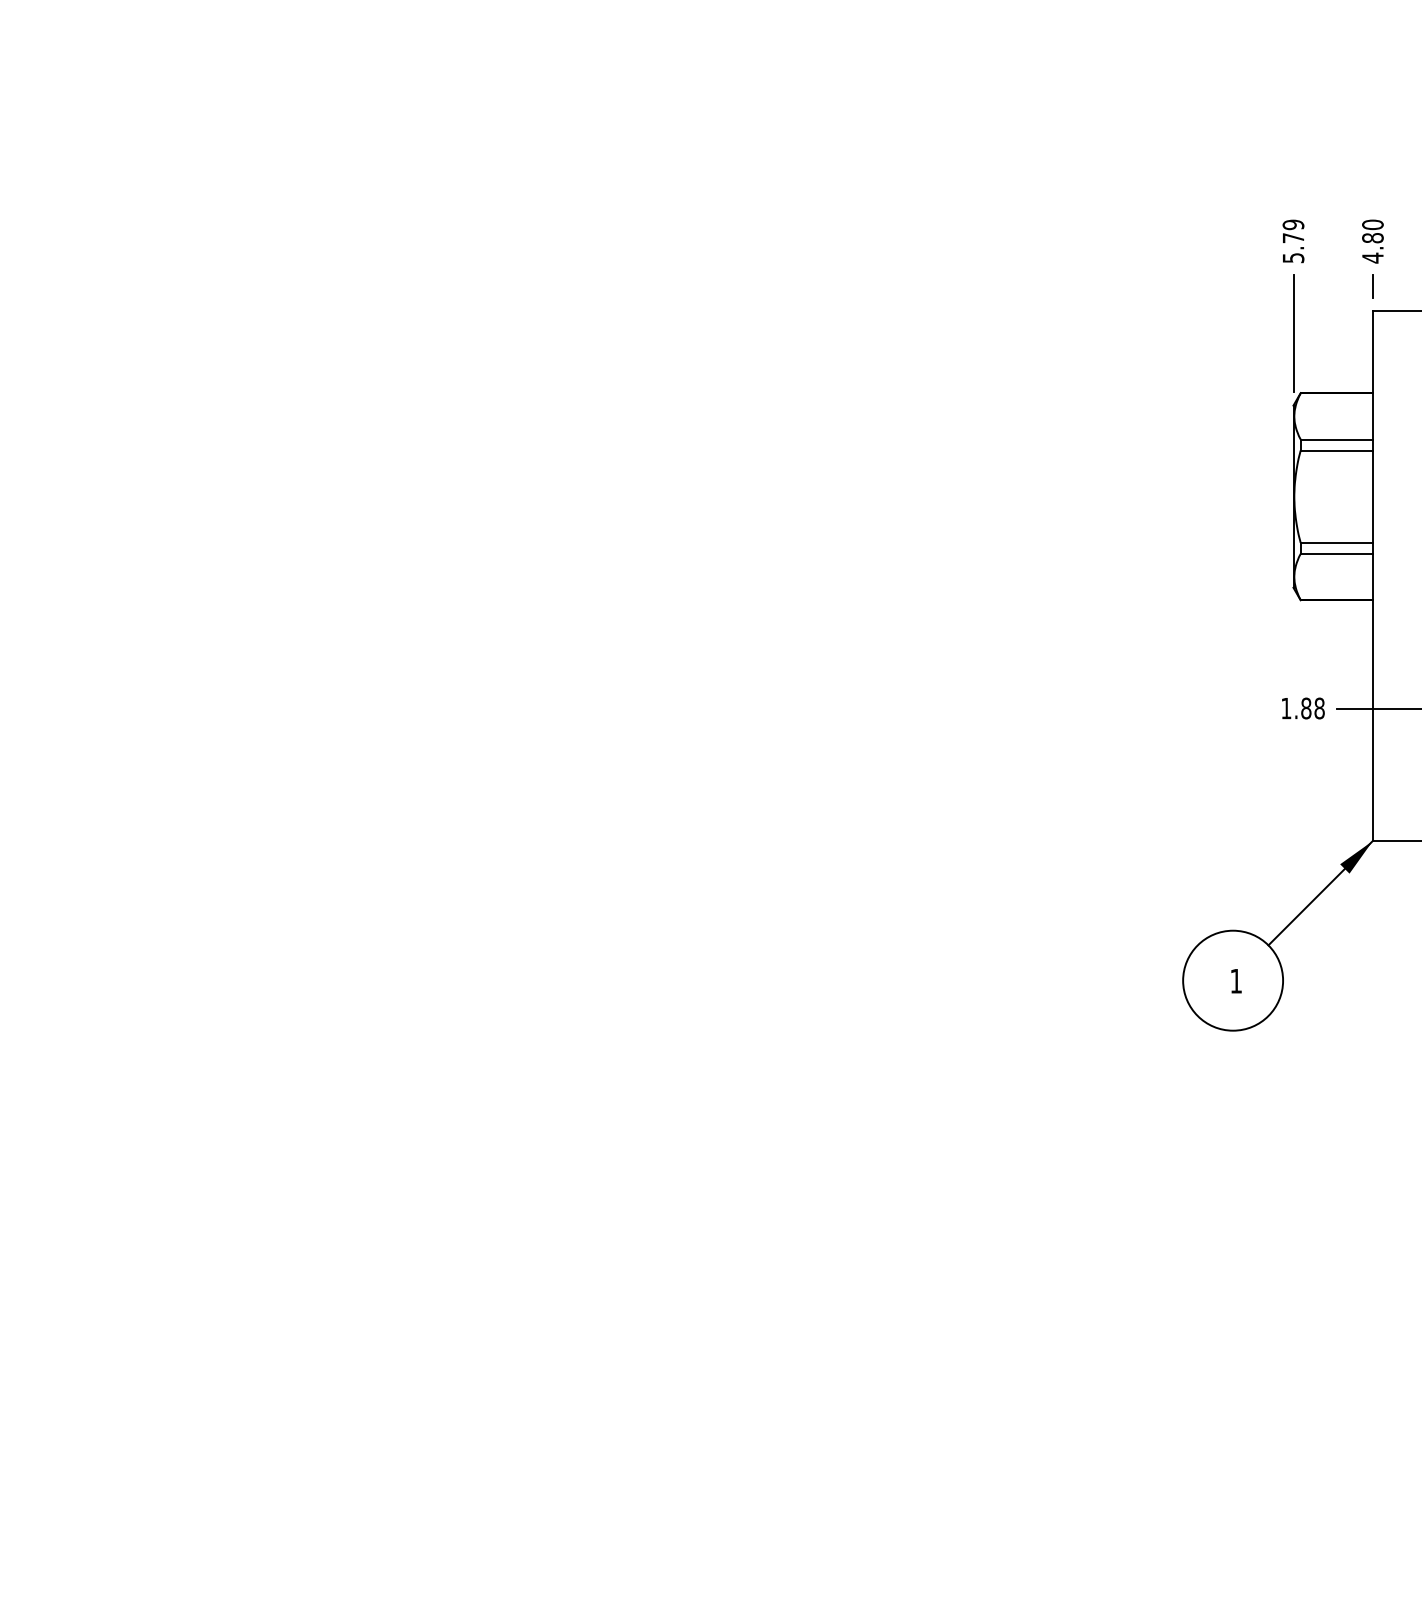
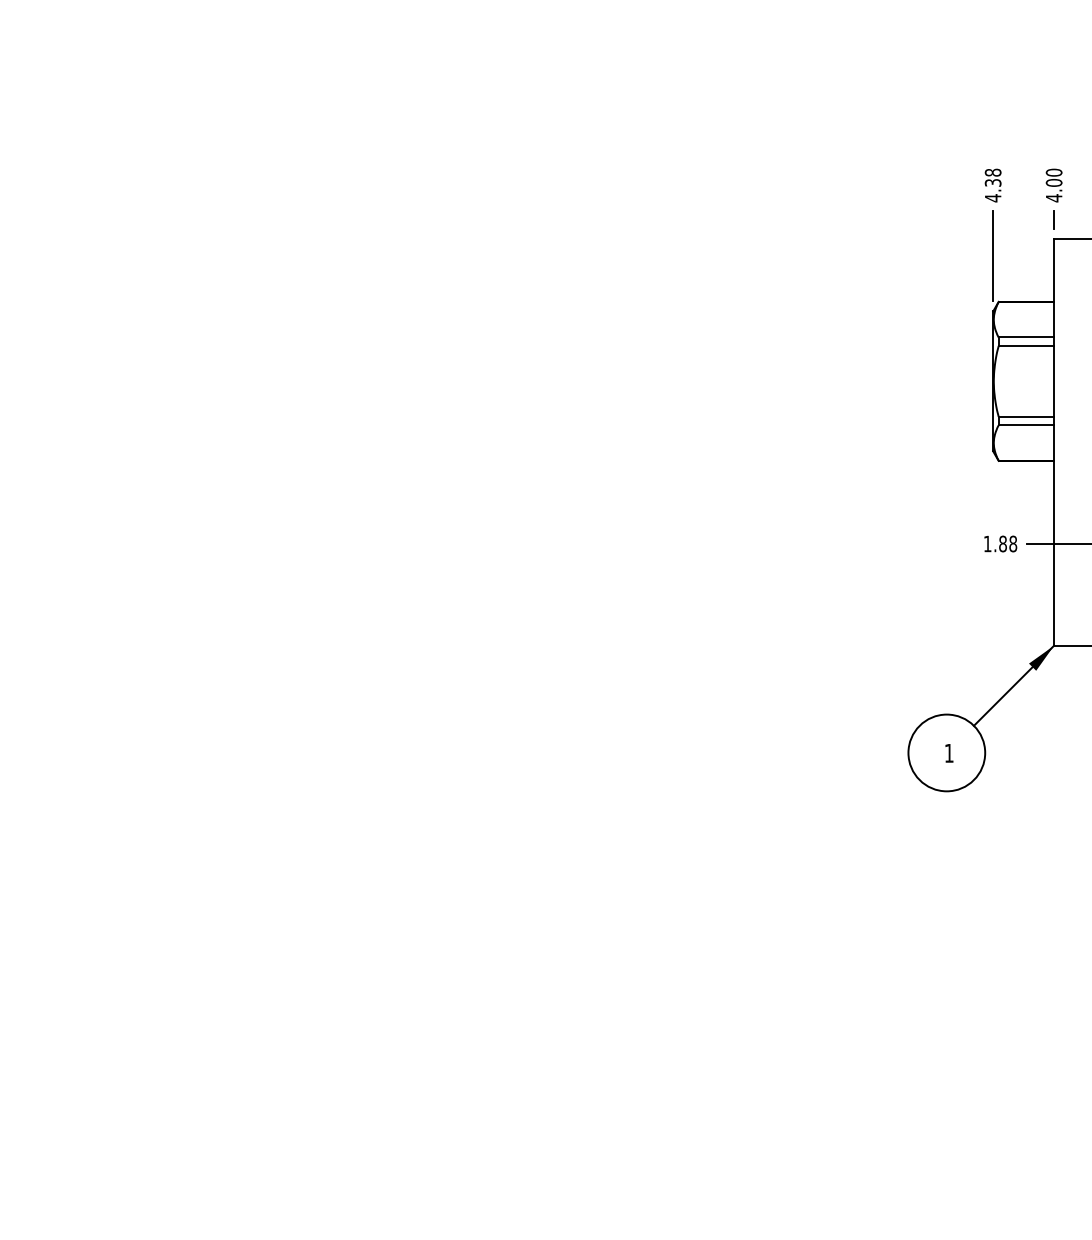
text: (1373, 237) -> (1054, 182), 4.80 -> 4.00
text: (1292, 241) -> (992, 185), 5.79 -> 4.38

